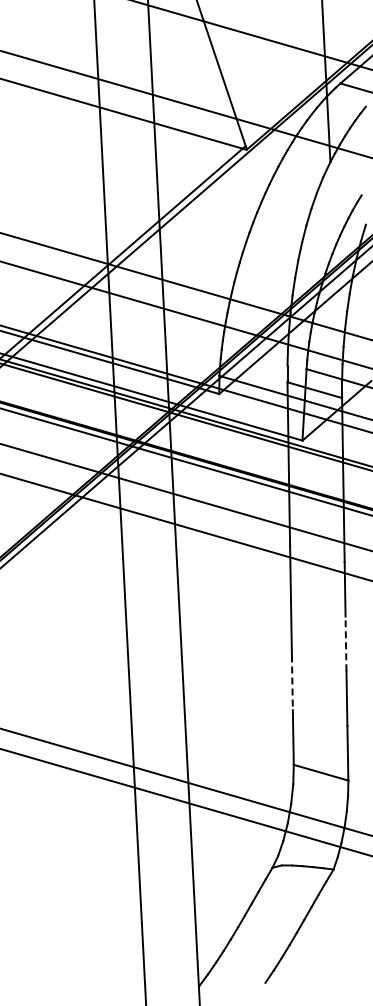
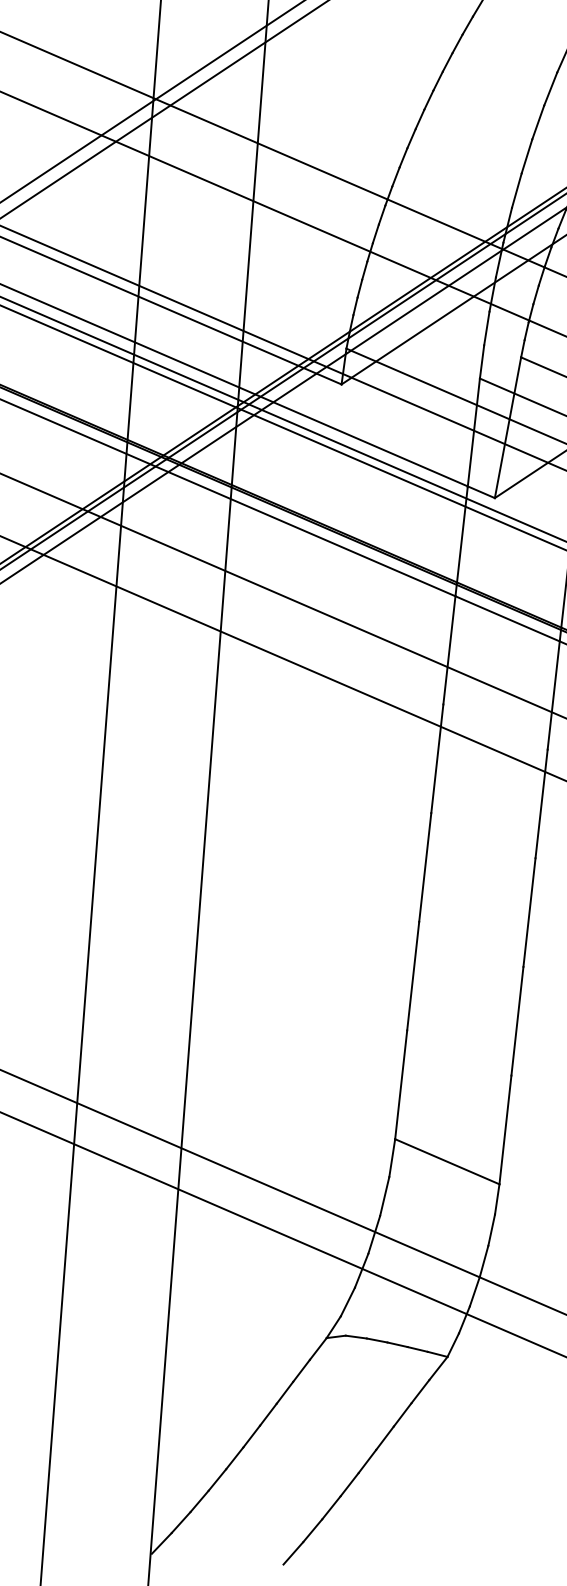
line: (346, 643) -> (530, 911), dashed -> solid
line: (292, 683) -> (413, 977), dashed -> solid

